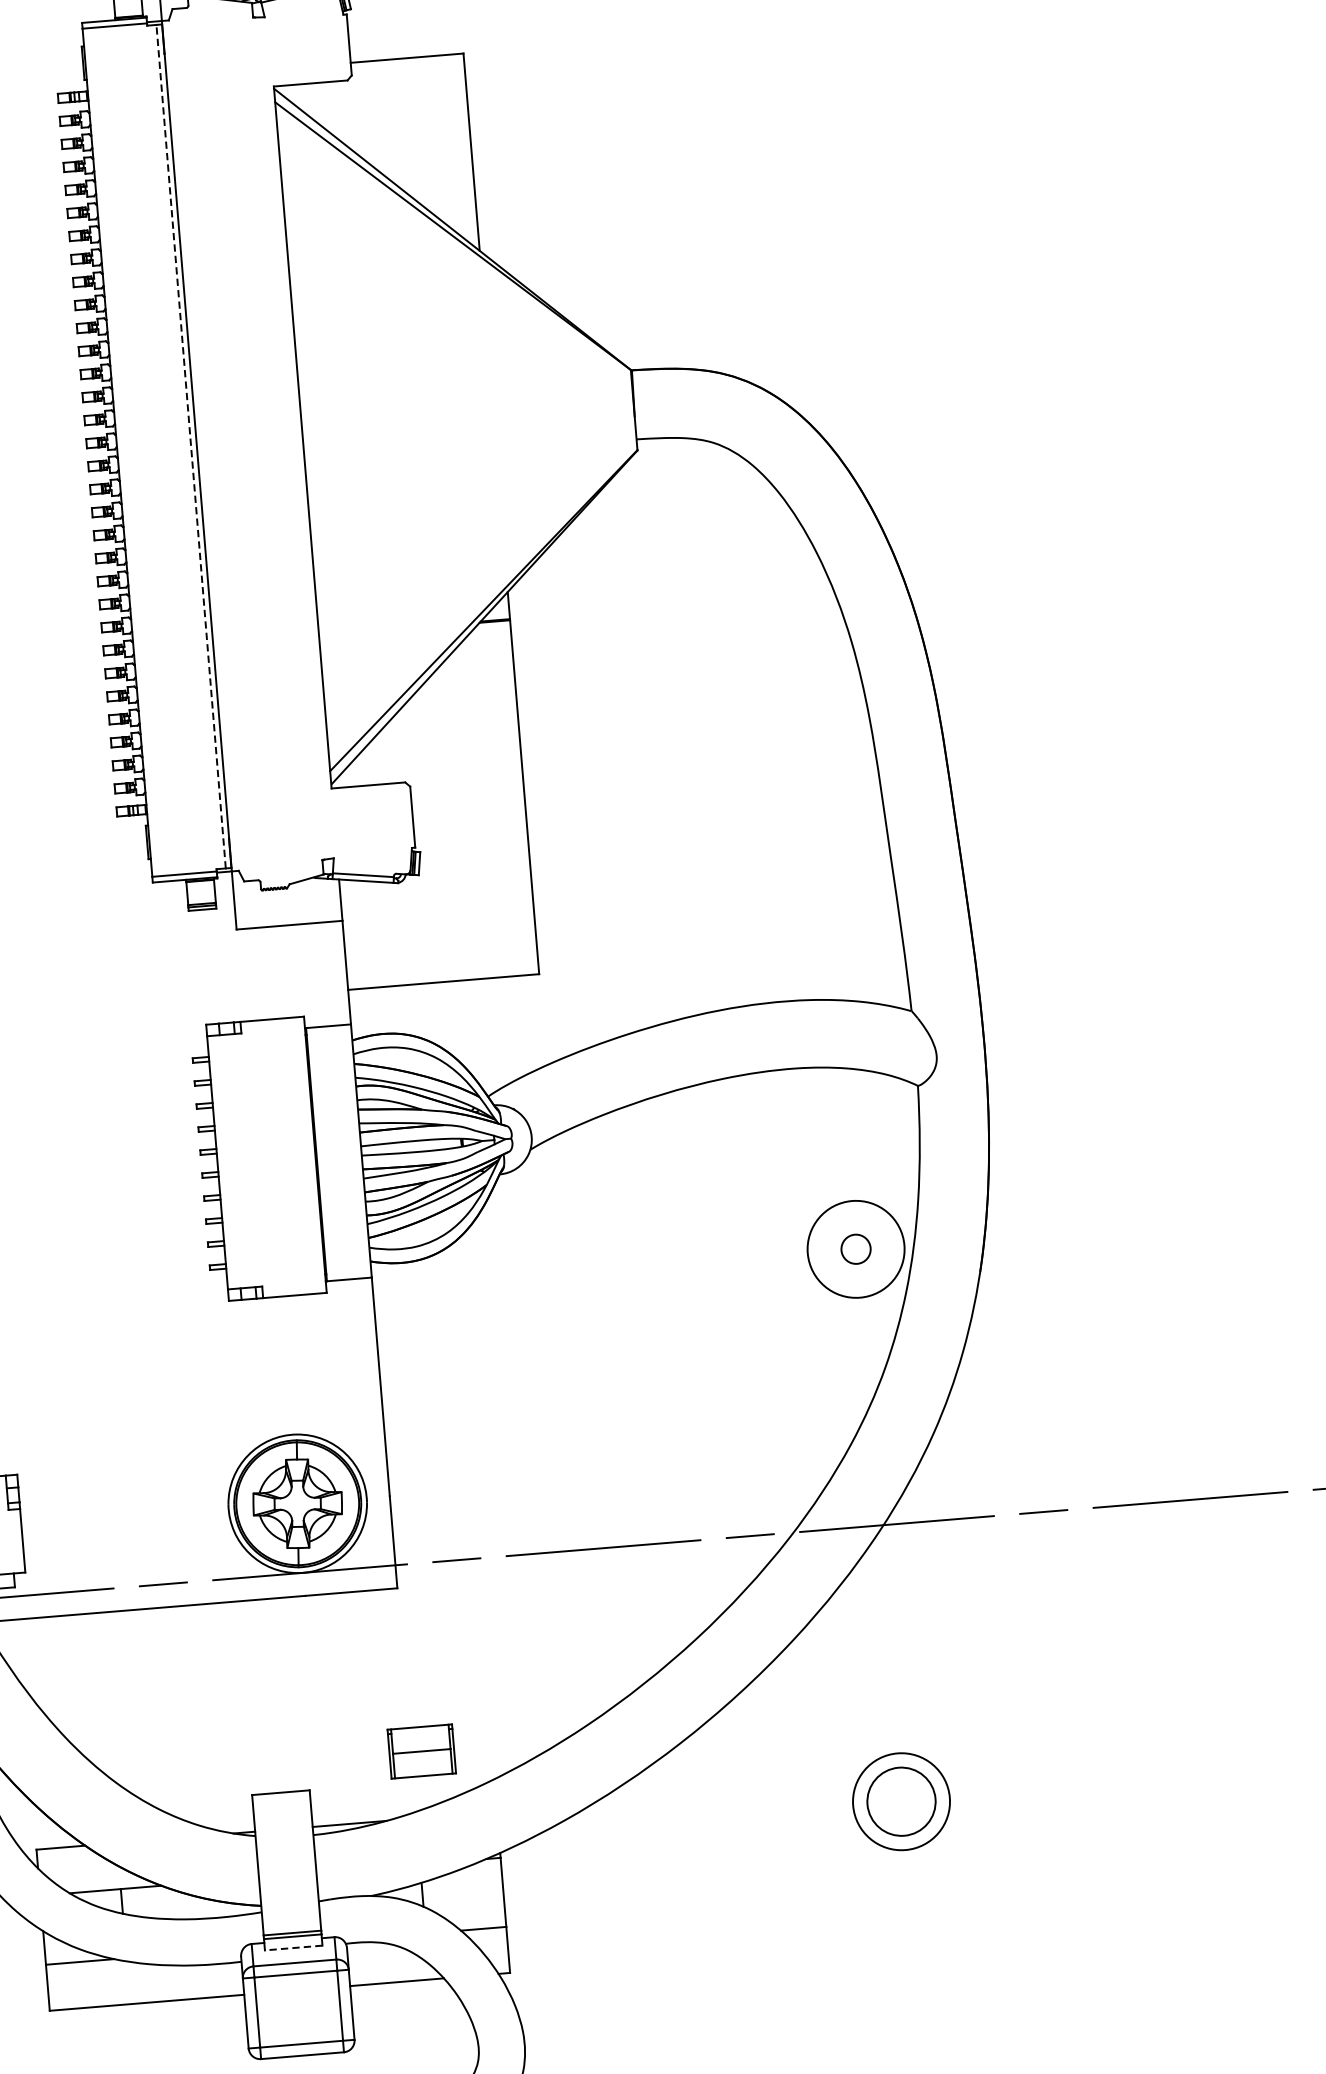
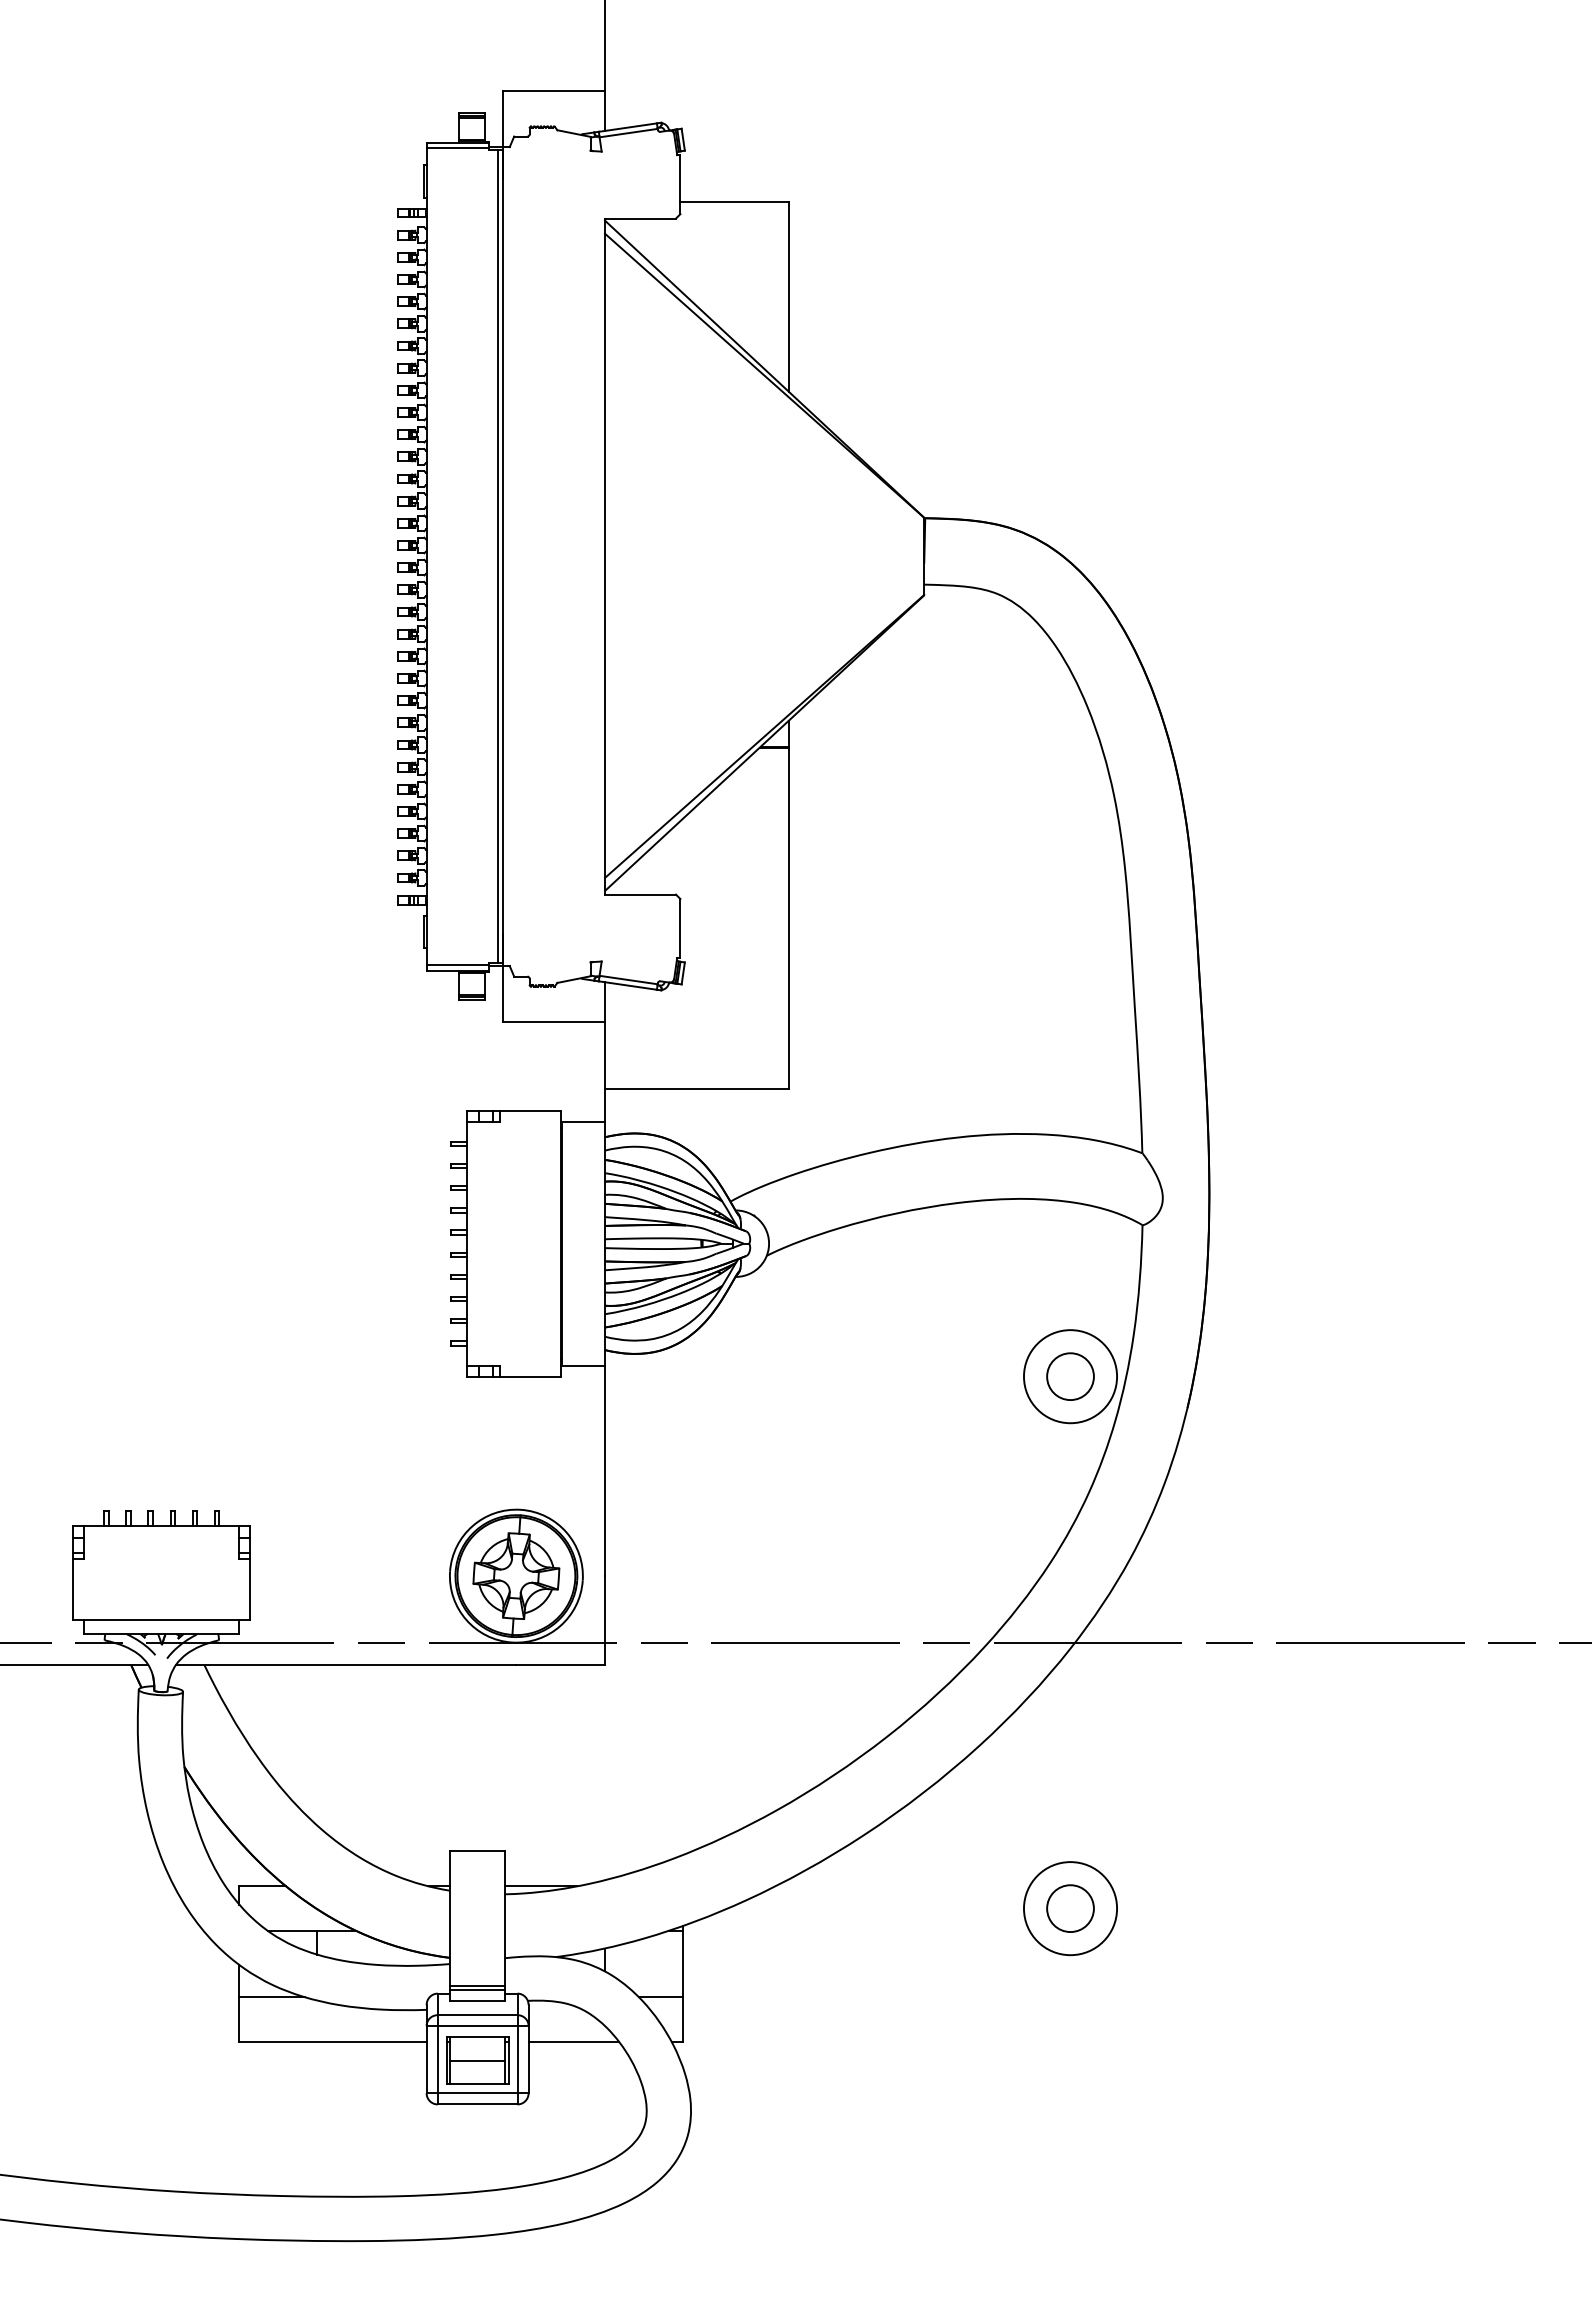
line: (191, 446) -> (497, 556), dashed -> solid
circle: (856, 1249) -> (1070, 1376), size x1.67
part: (421, 1751) -> (477, 2060), moved
circle: (901, 1801) -> (1070, 1908), size x0.71
line: (293, 1947) -> (477, 2000), dashed -> solid

